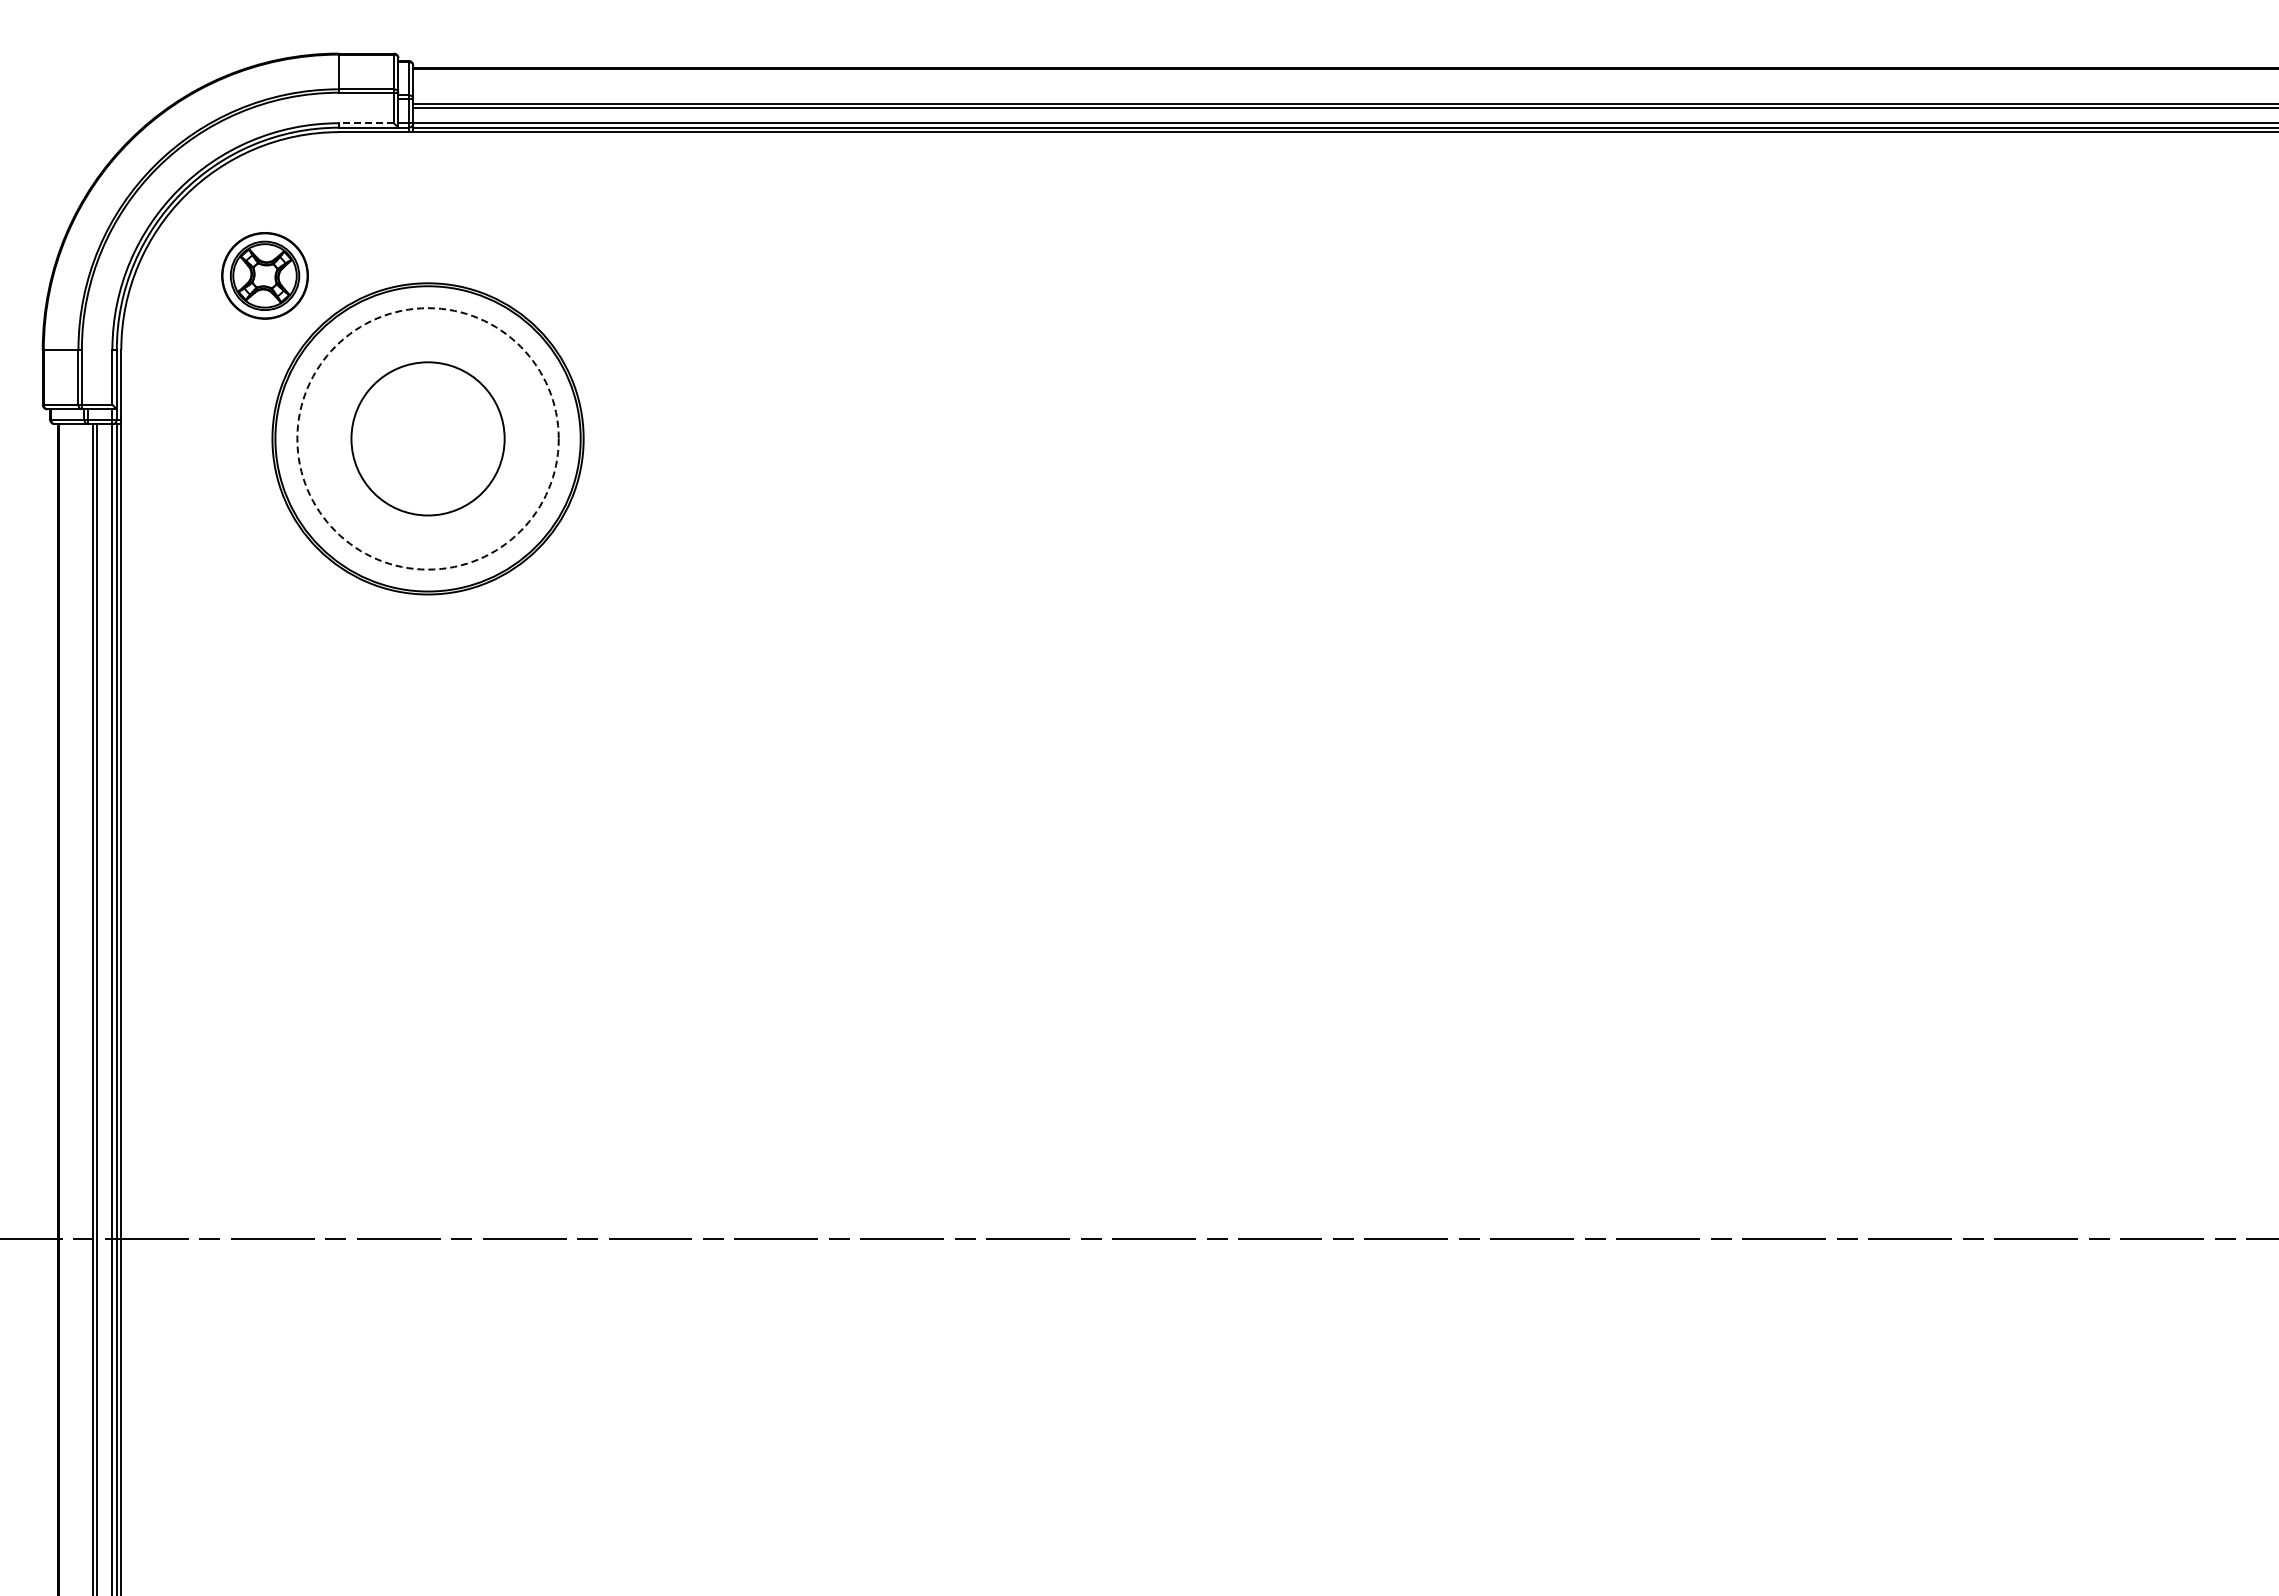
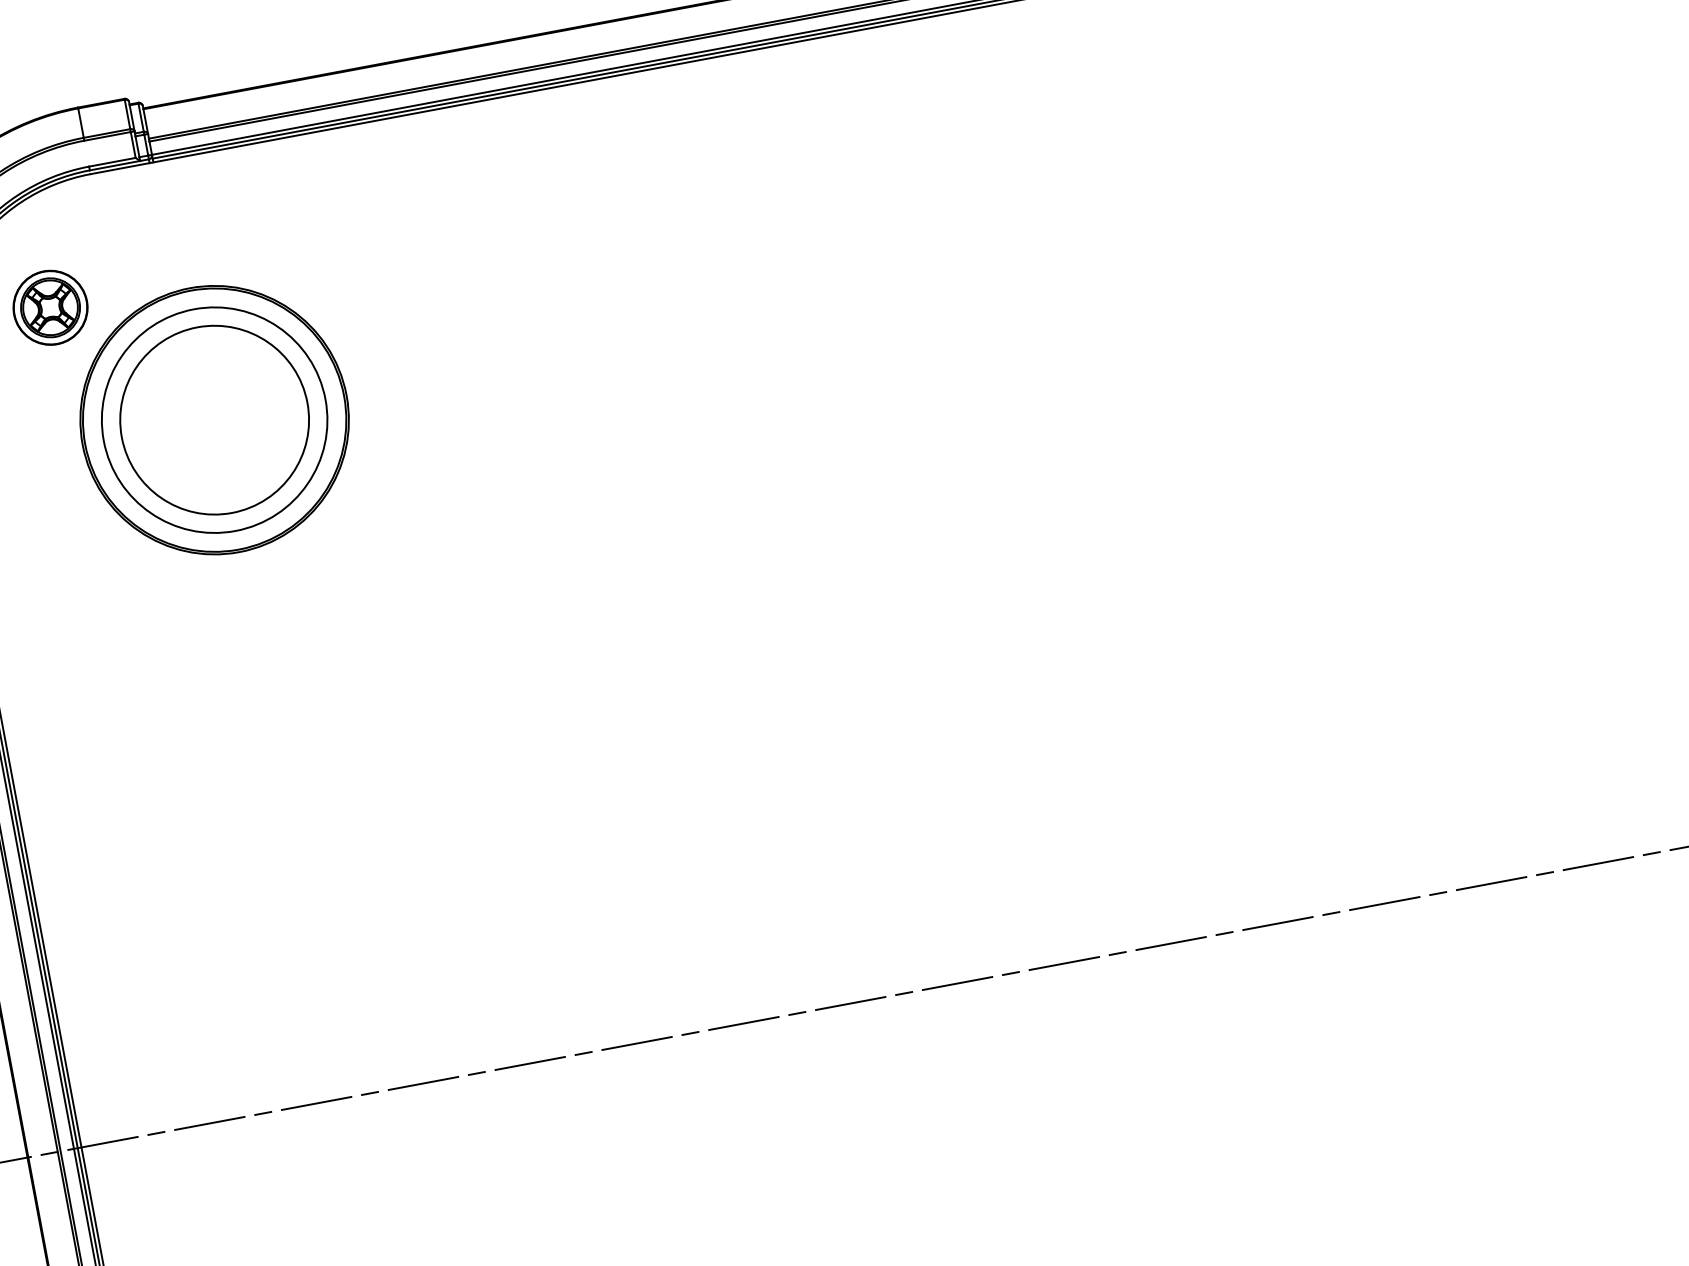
line: (366, 123) -> (112, 162), dashed -> solid
circle: (427, 438) -> (214, 419), dashed -> solid
circle: (427, 438) -> (214, 419), size x1.43

